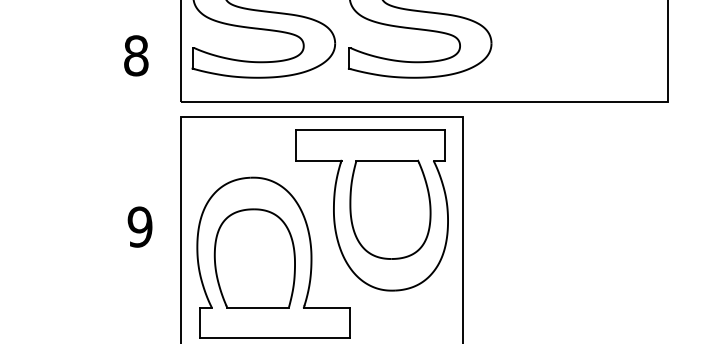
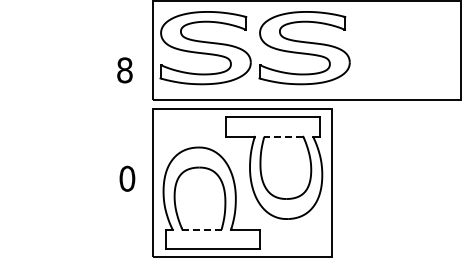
line: (386, 160) -> (283, 136), solid -> dashed
text: (140, 226) -> (127, 178), 9 -> 0
line: (258, 307) -> (202, 229), solid -> dashed

